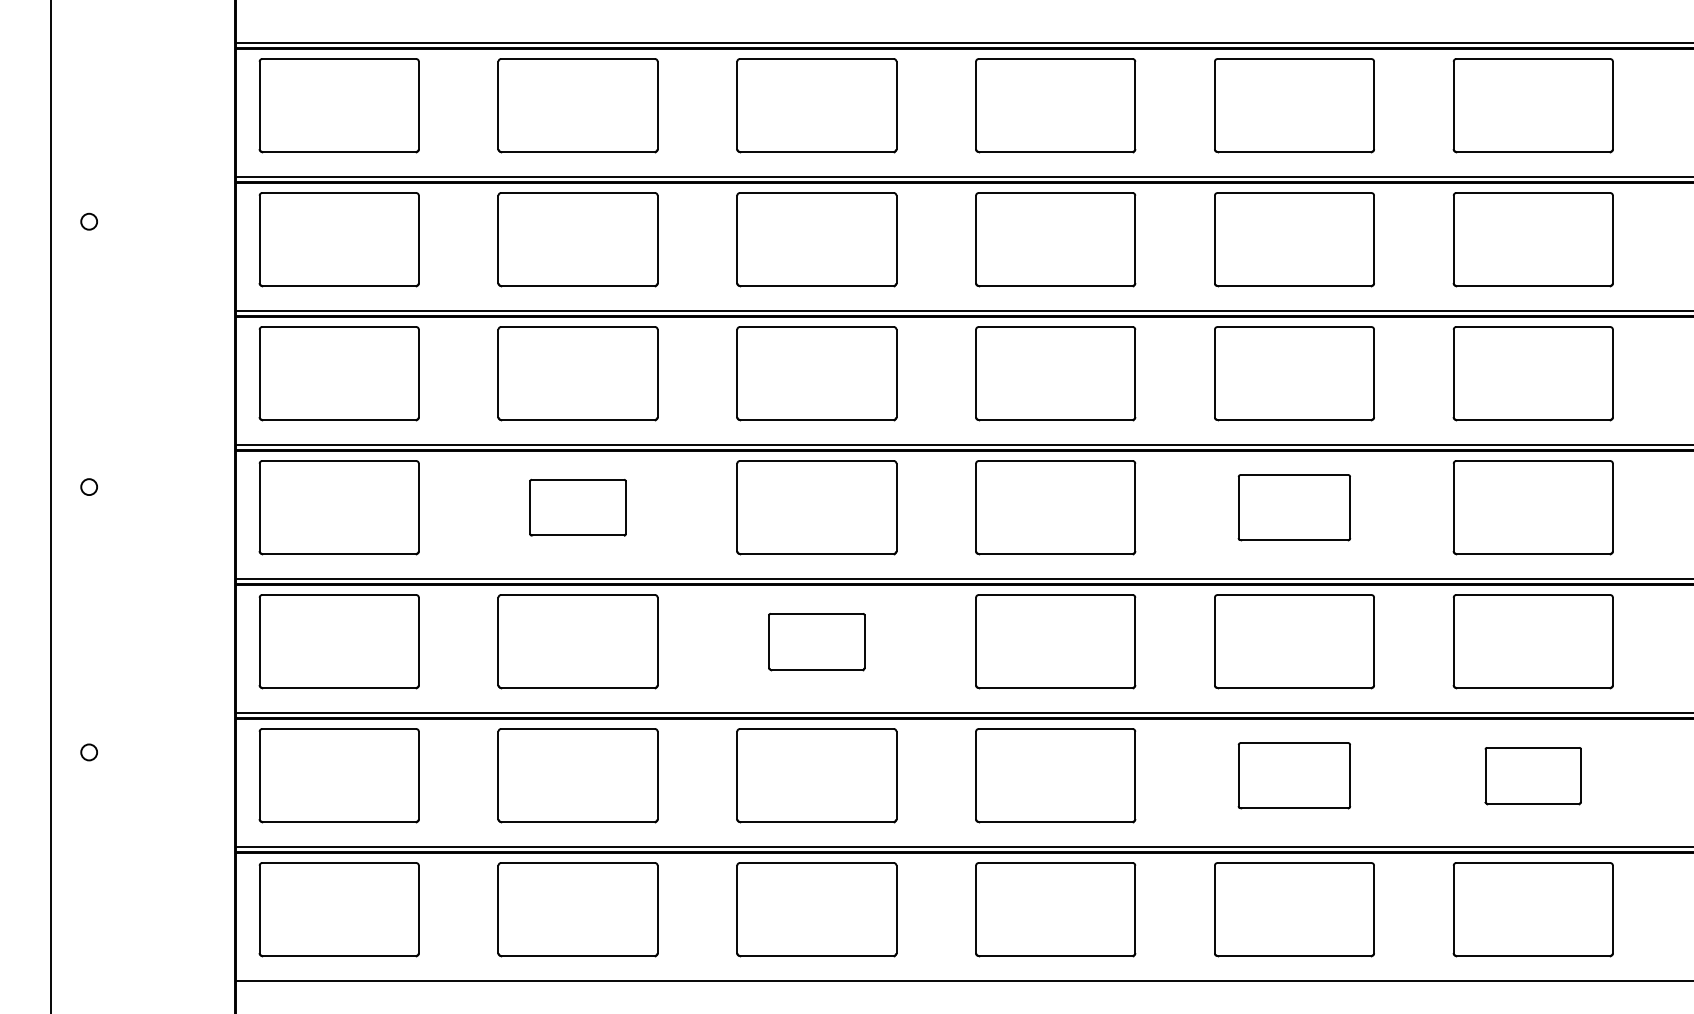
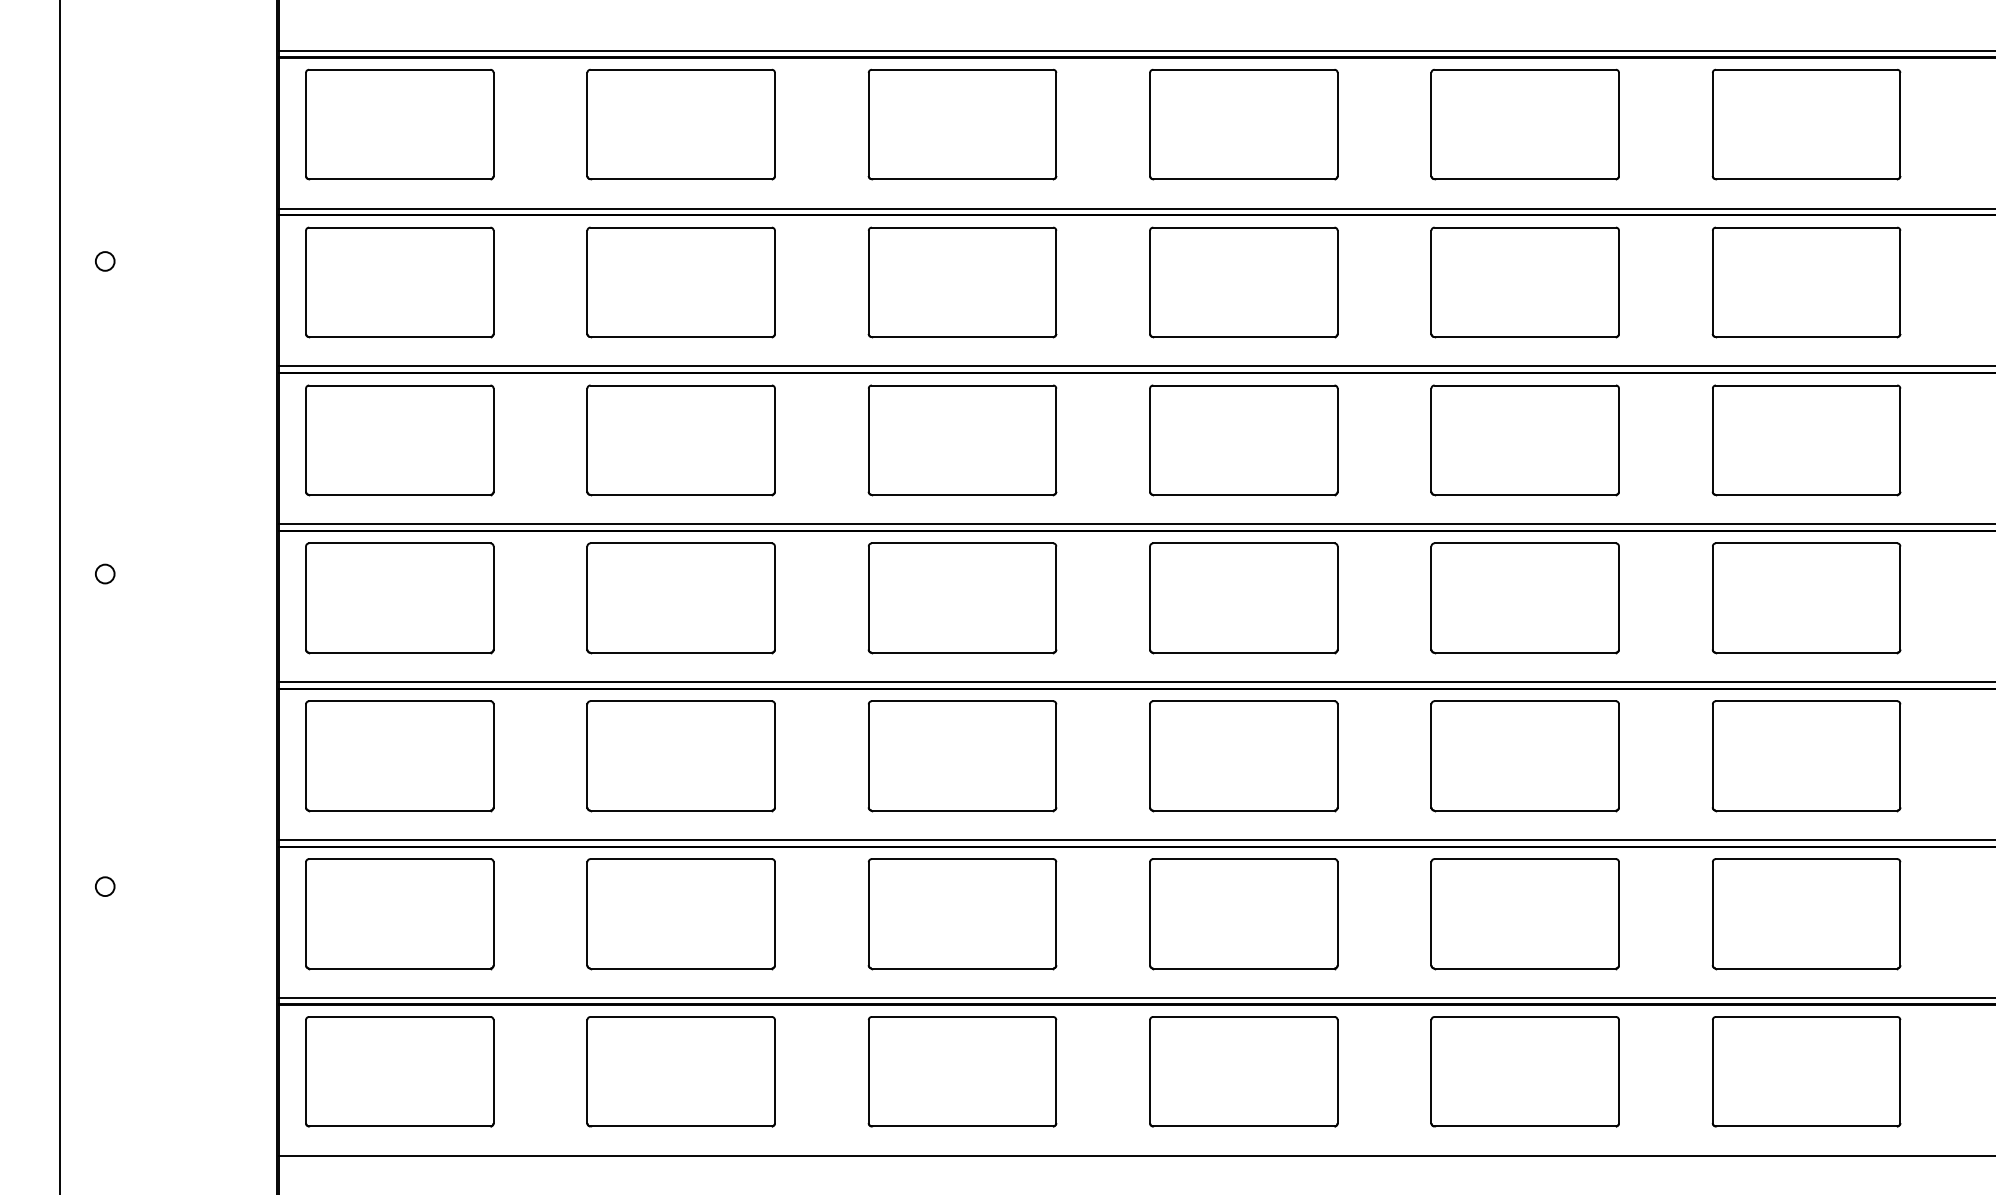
part: (577, 507) -> (680, 598), size x1.67
part: (1293, 507) -> (1524, 598), size x1.43
part: (816, 641) -> (962, 756), size x1.67
part: (1293, 776) -> (1524, 914), size x1.43
part: (1533, 776) -> (1806, 914), size x1.67

